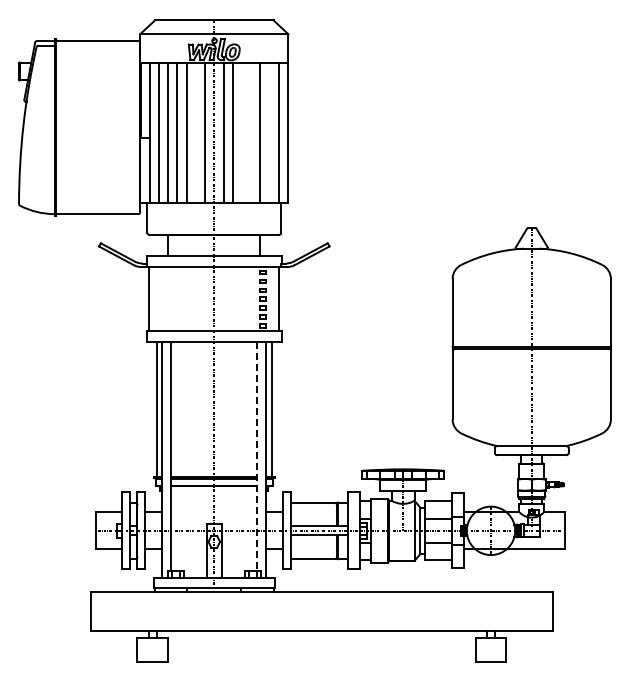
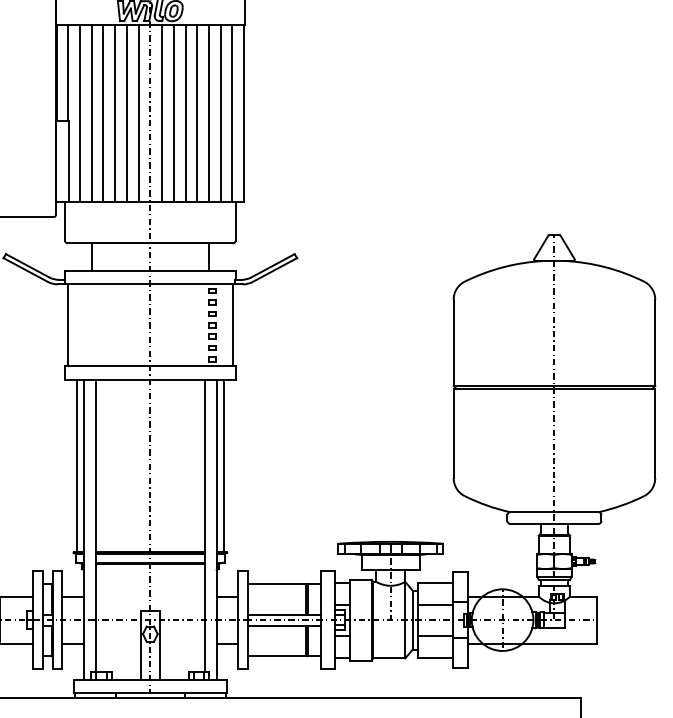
line: (195, 132) -> (126, 113), added
line: (241, 132) -> (184, 113), added
line: (251, 132) -> (197, 113), added
line: (269, 132) -> (220, 113), added
line: (257, 456) -> (205, 525), dashed -> solid

